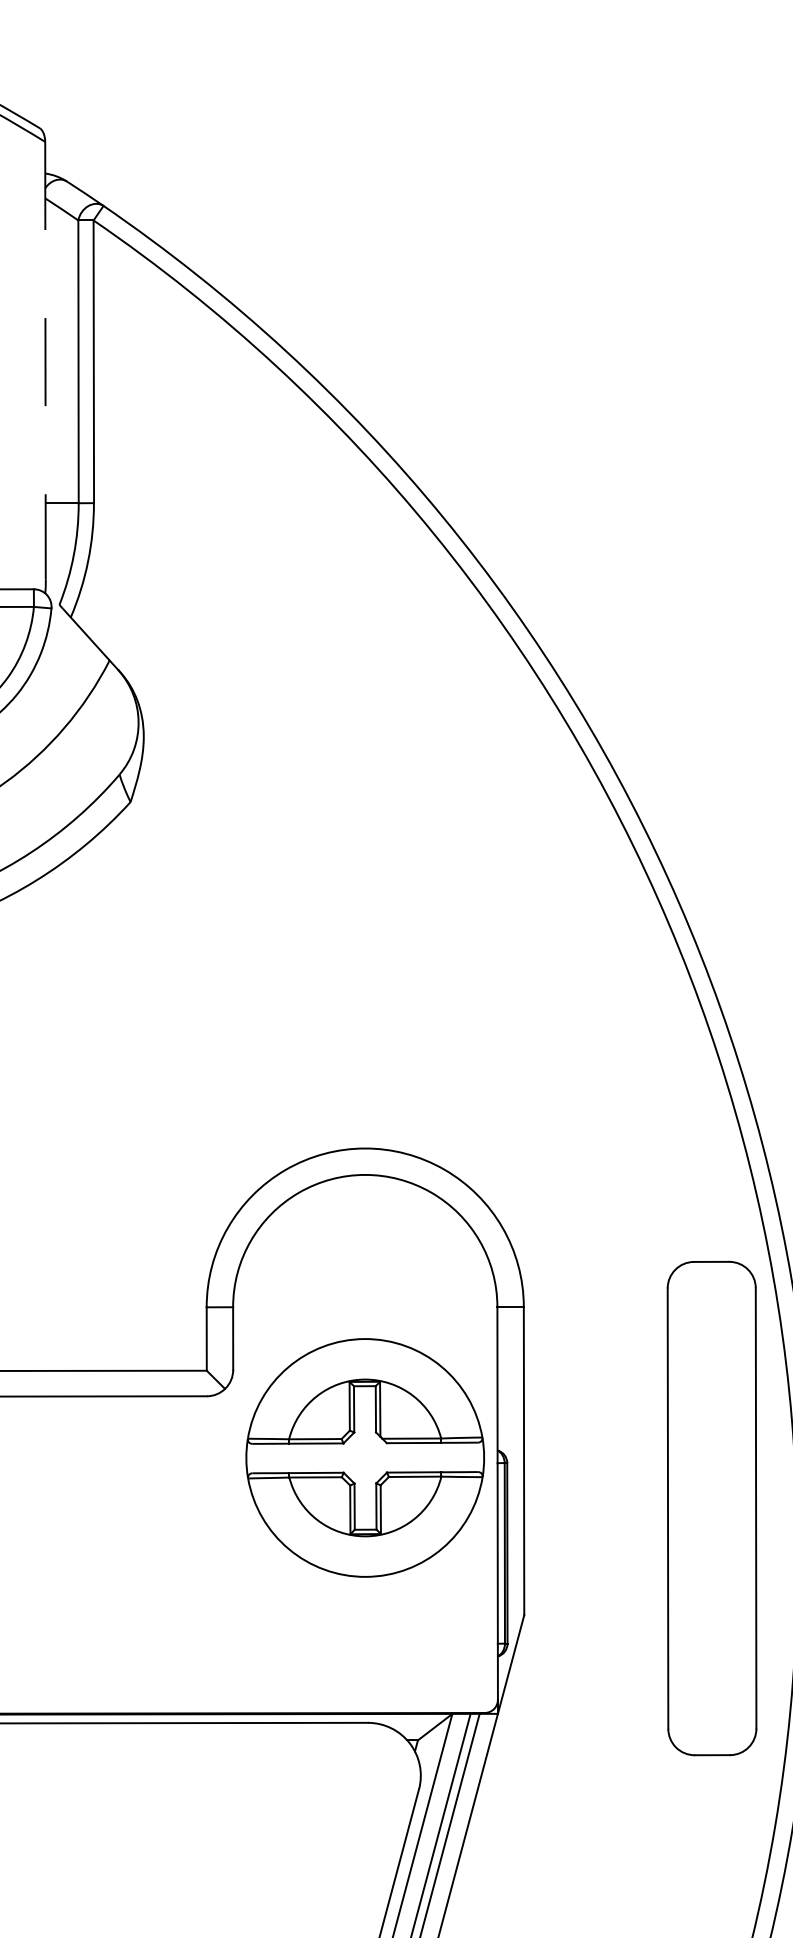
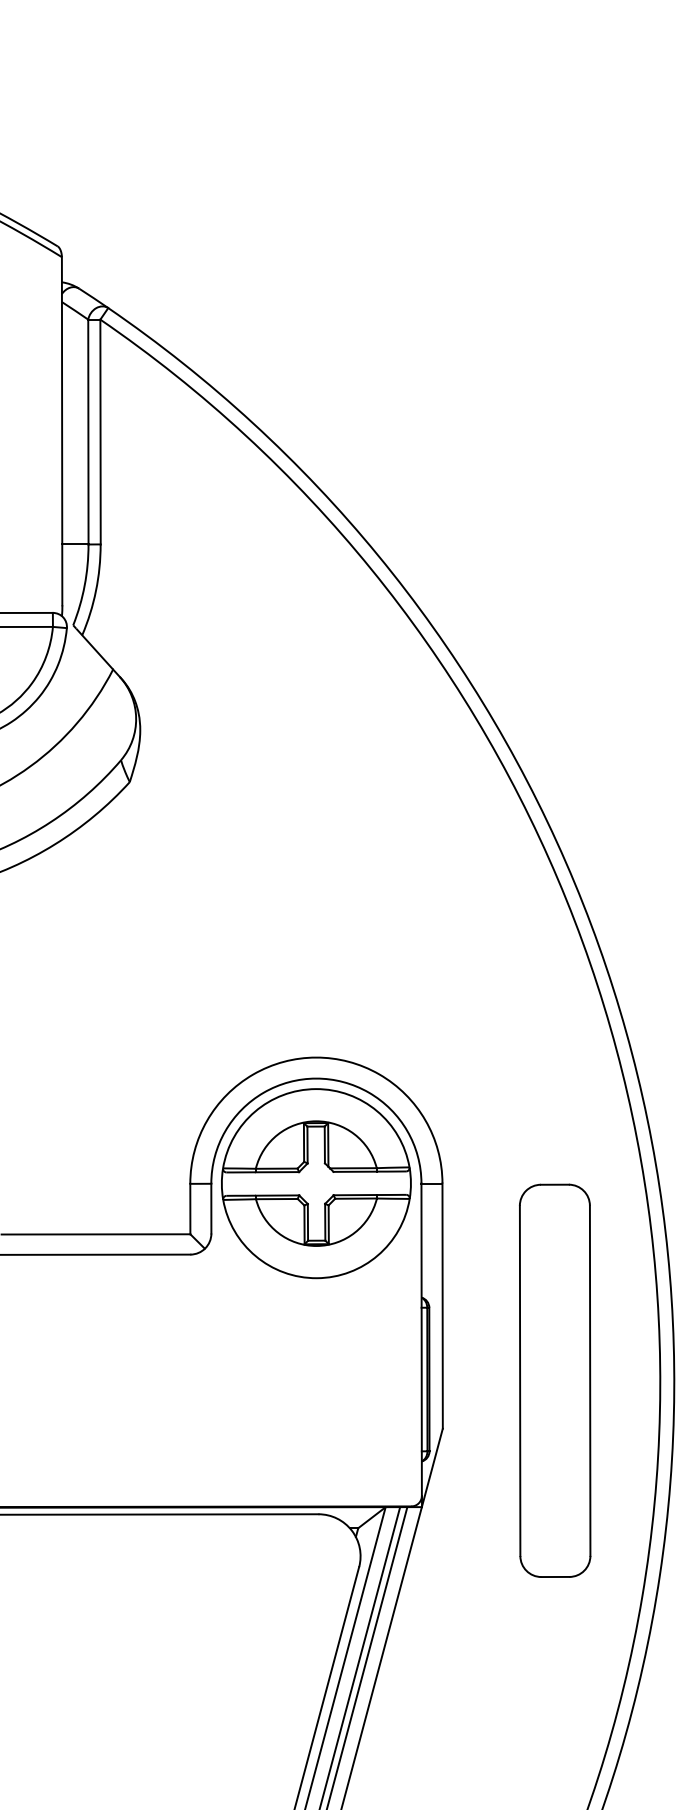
line: (45, 361) -> (62, 431), dashed -> solid
part: (365, 1457) -> (316, 1183), moved
part: (712, 1508) -> (555, 1380), moved

